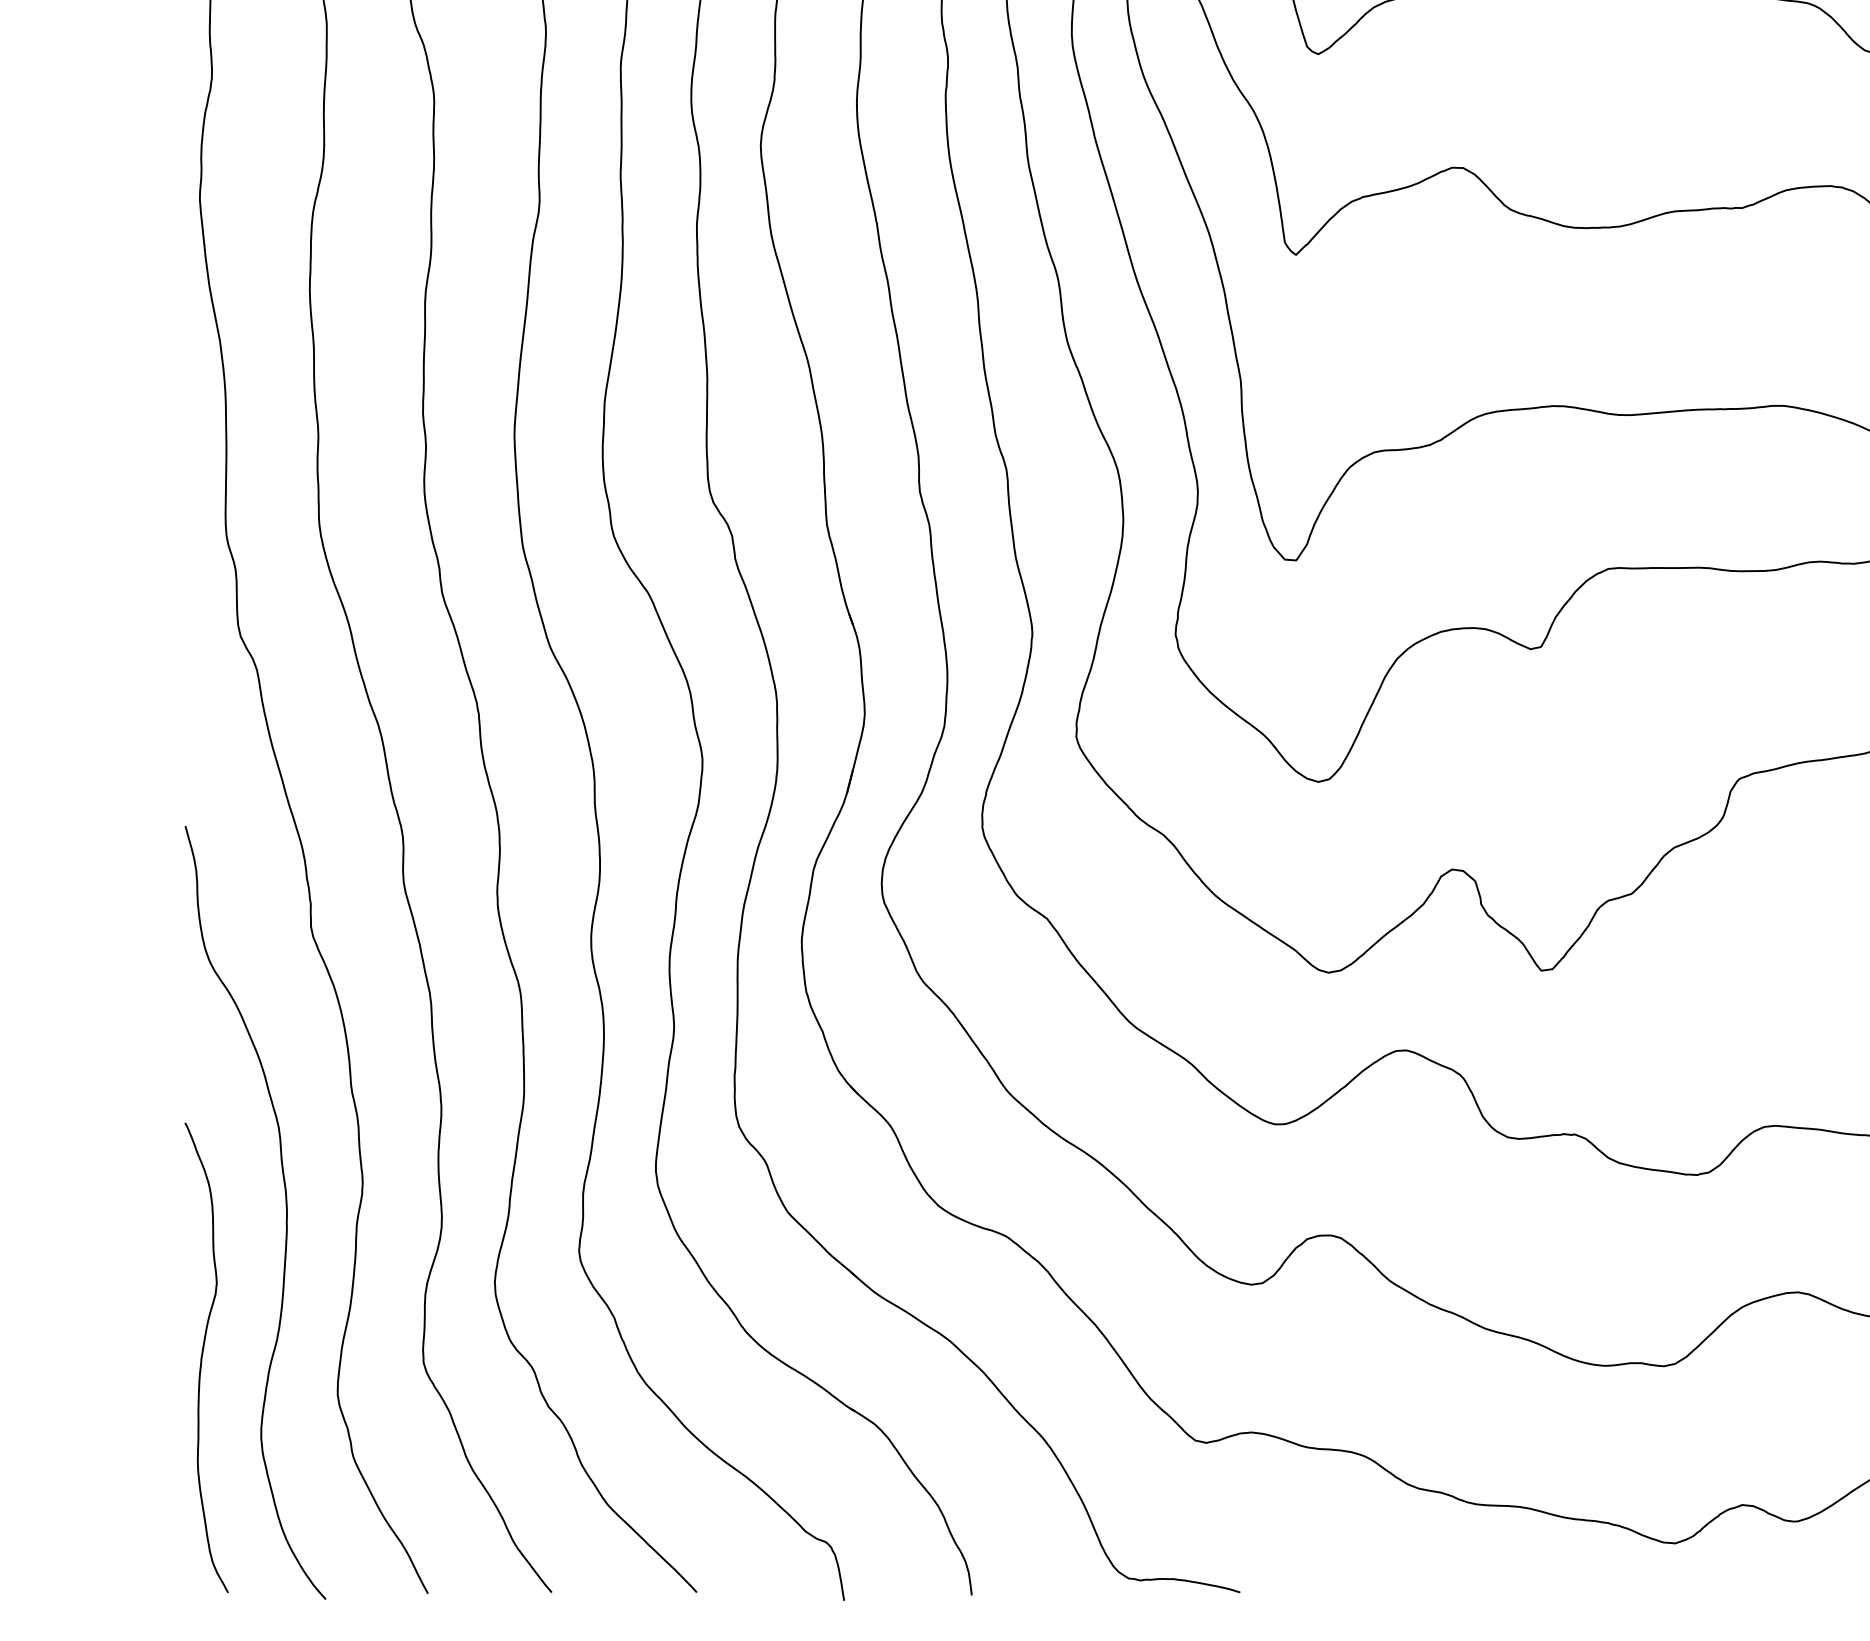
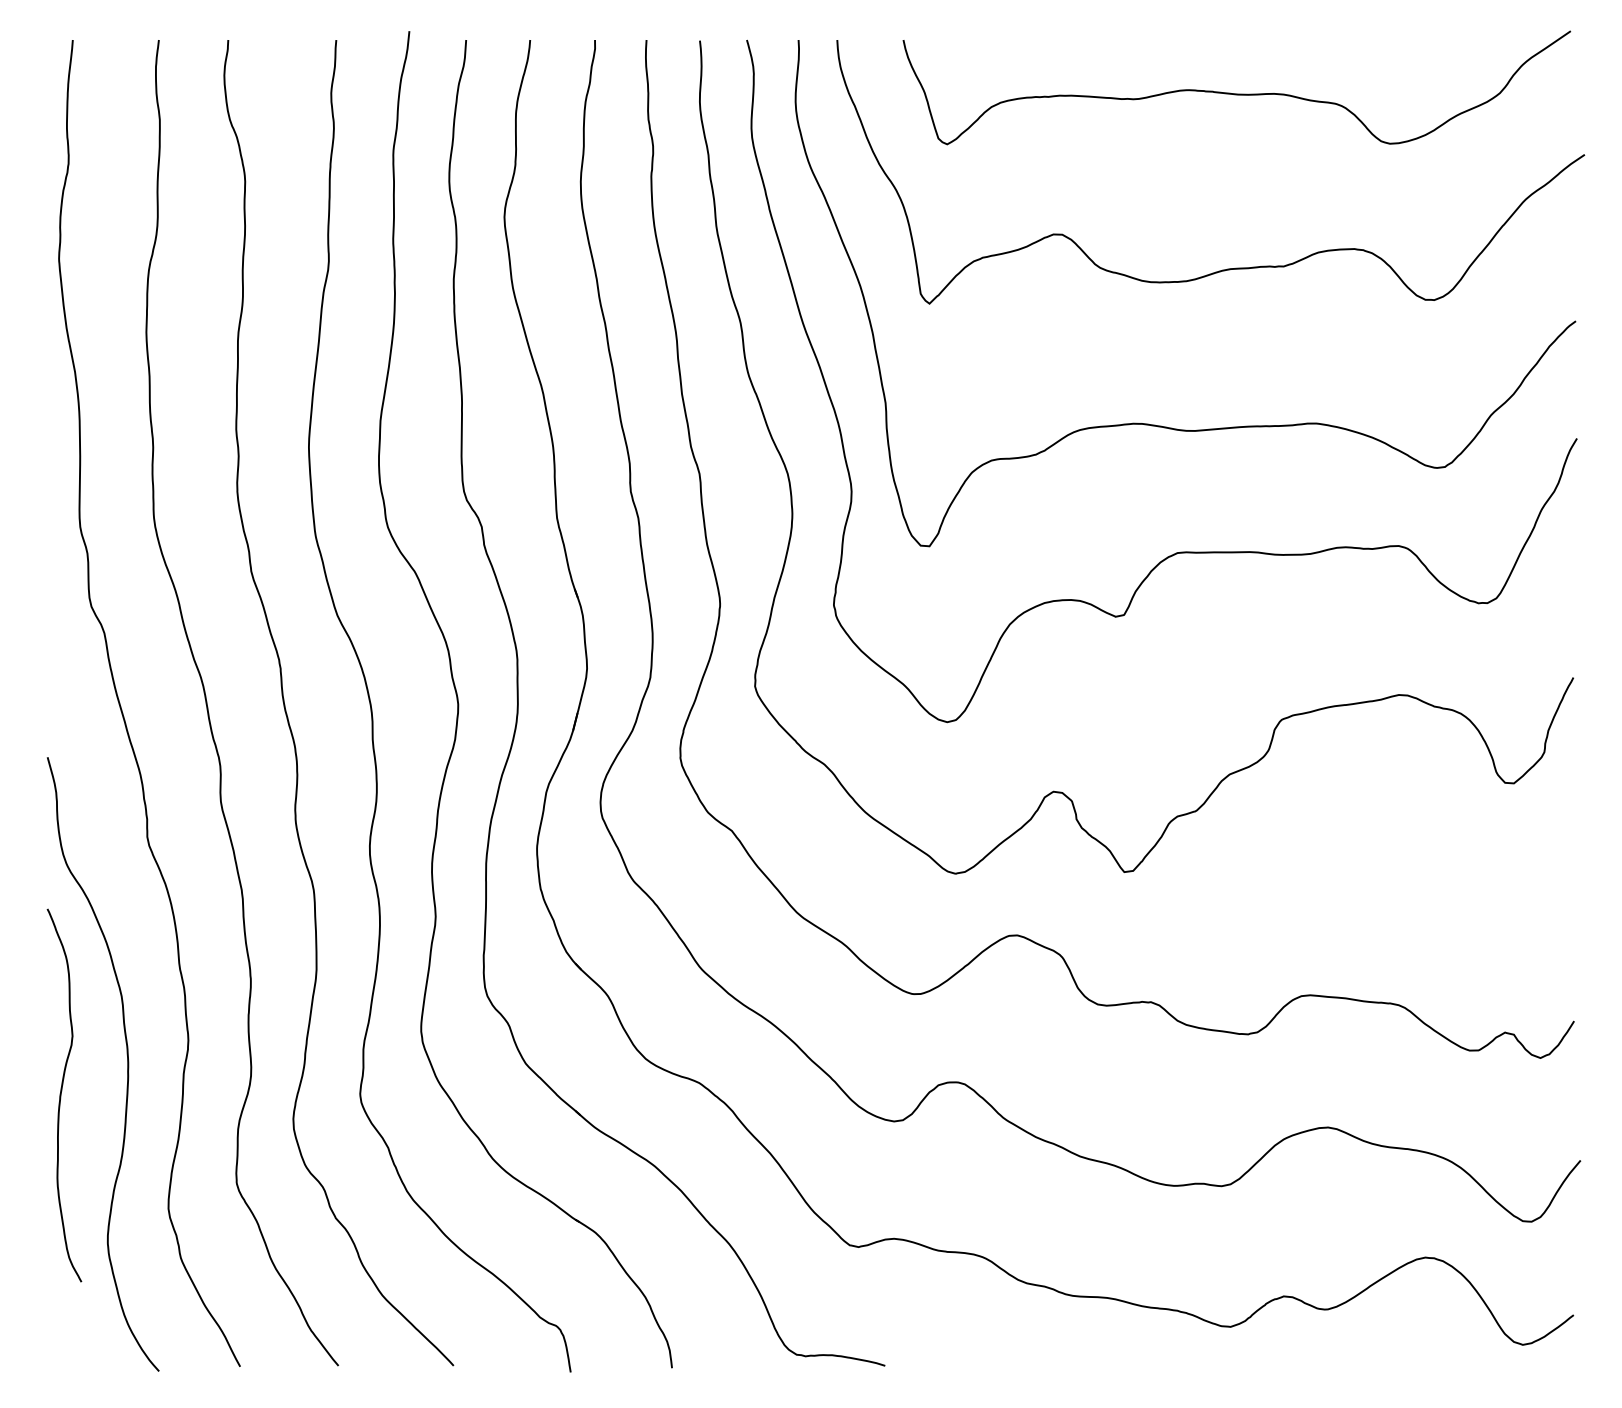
curve: (202, 1357) -> (61, 1095), moved

